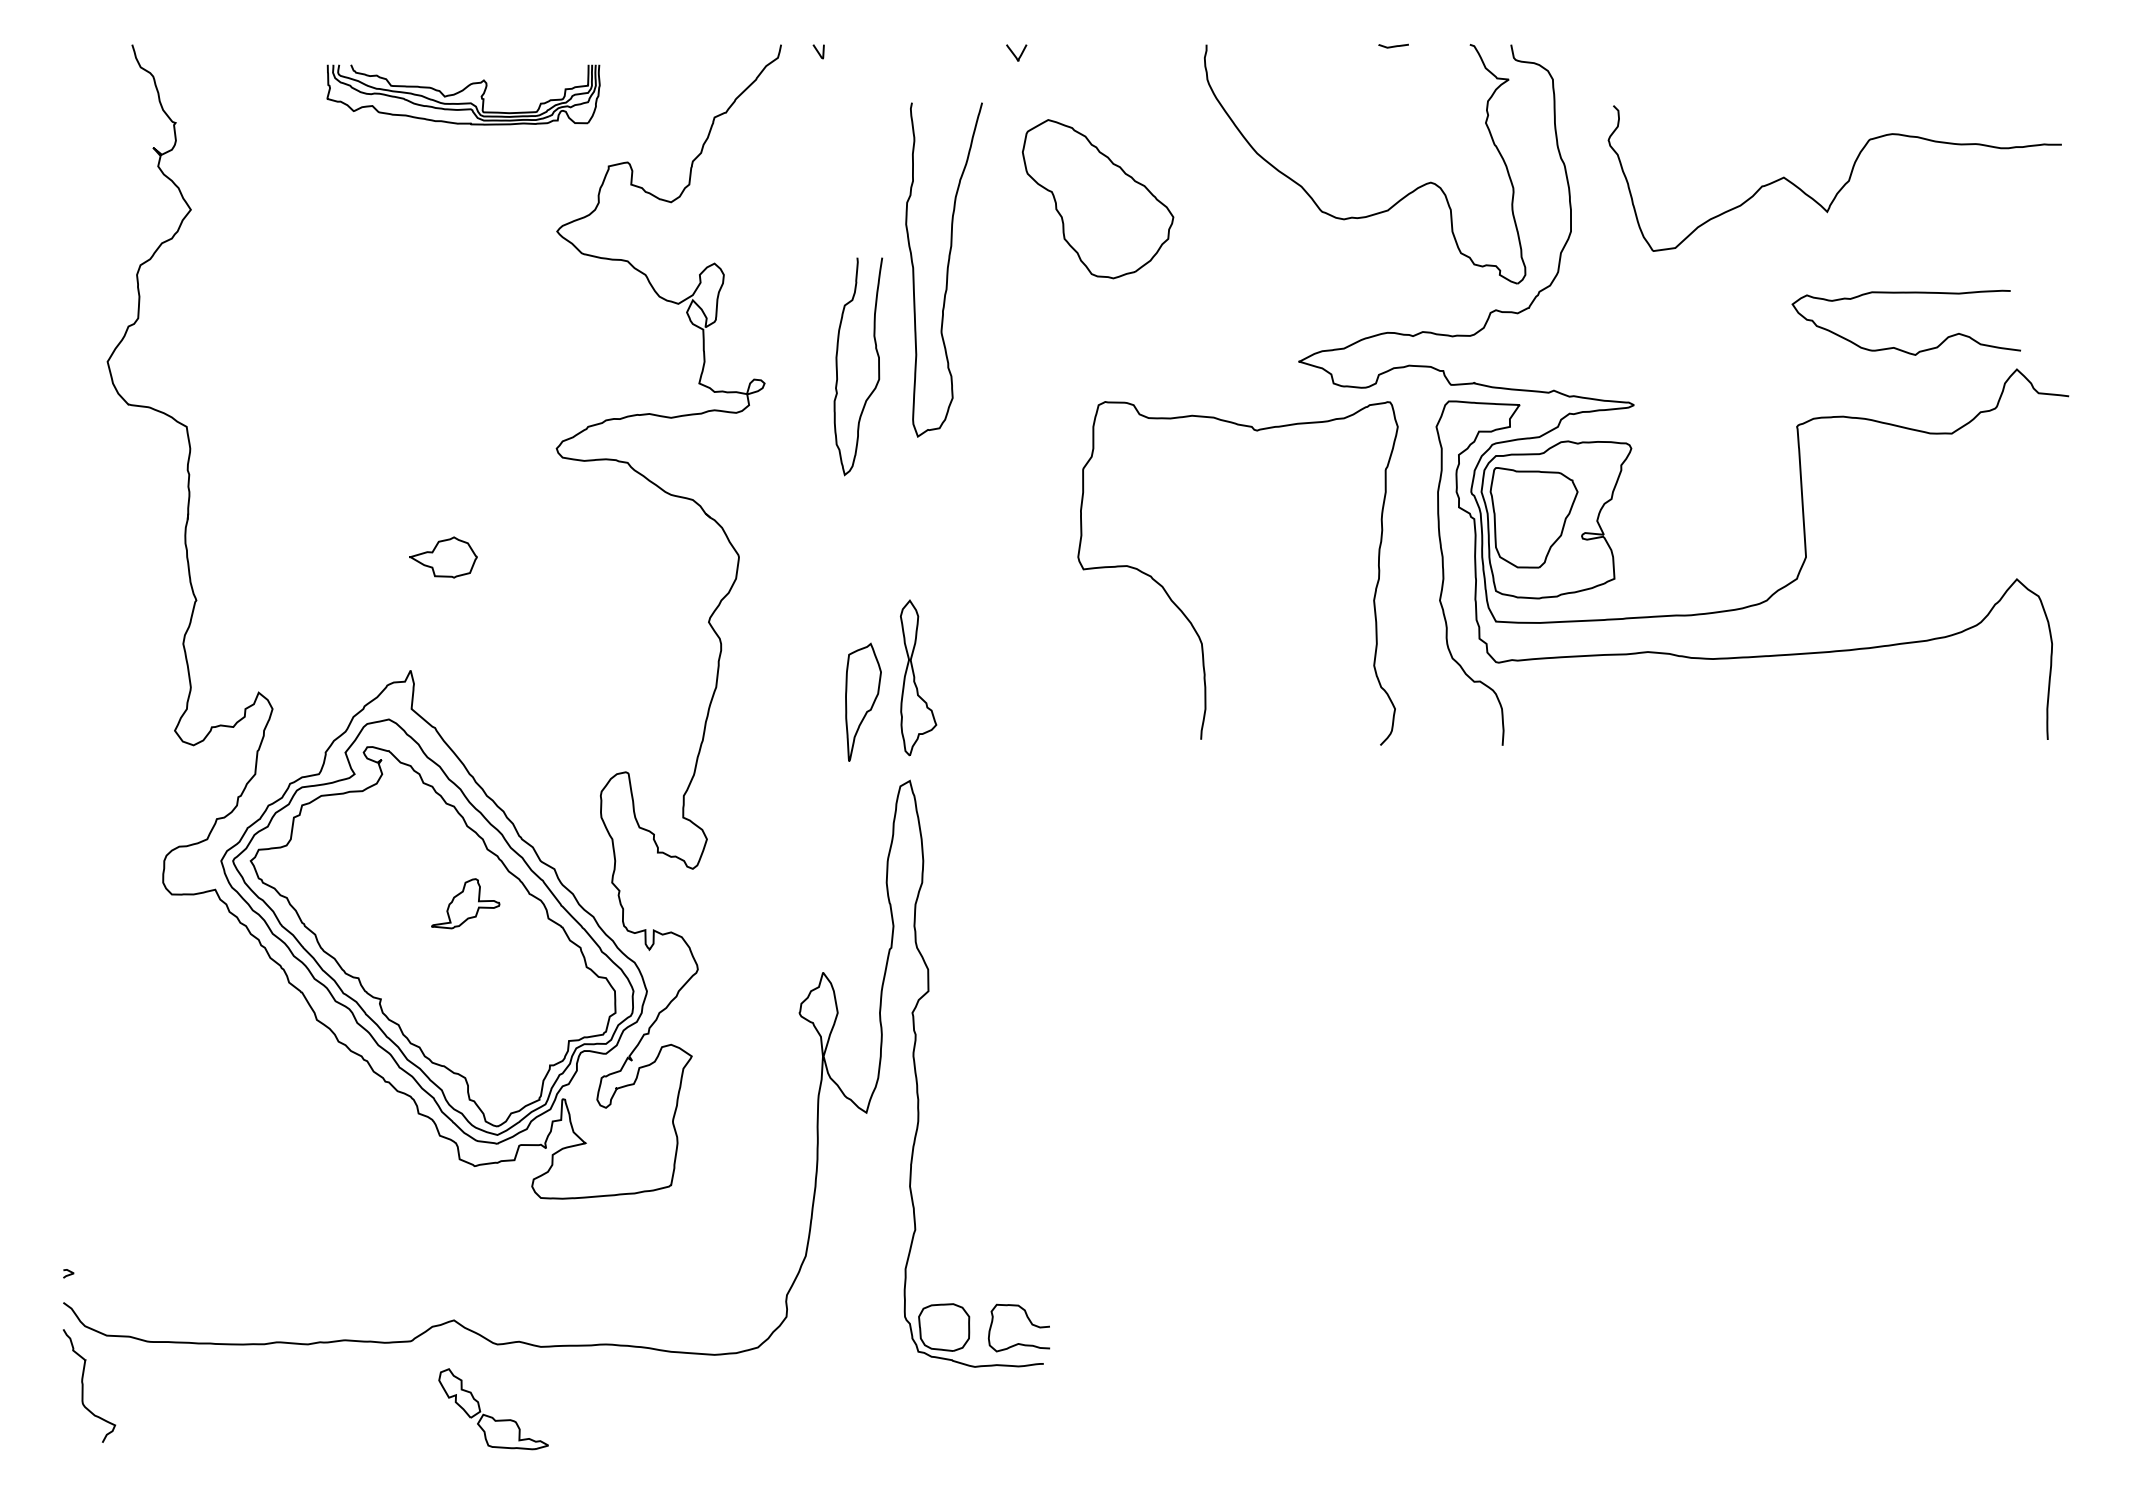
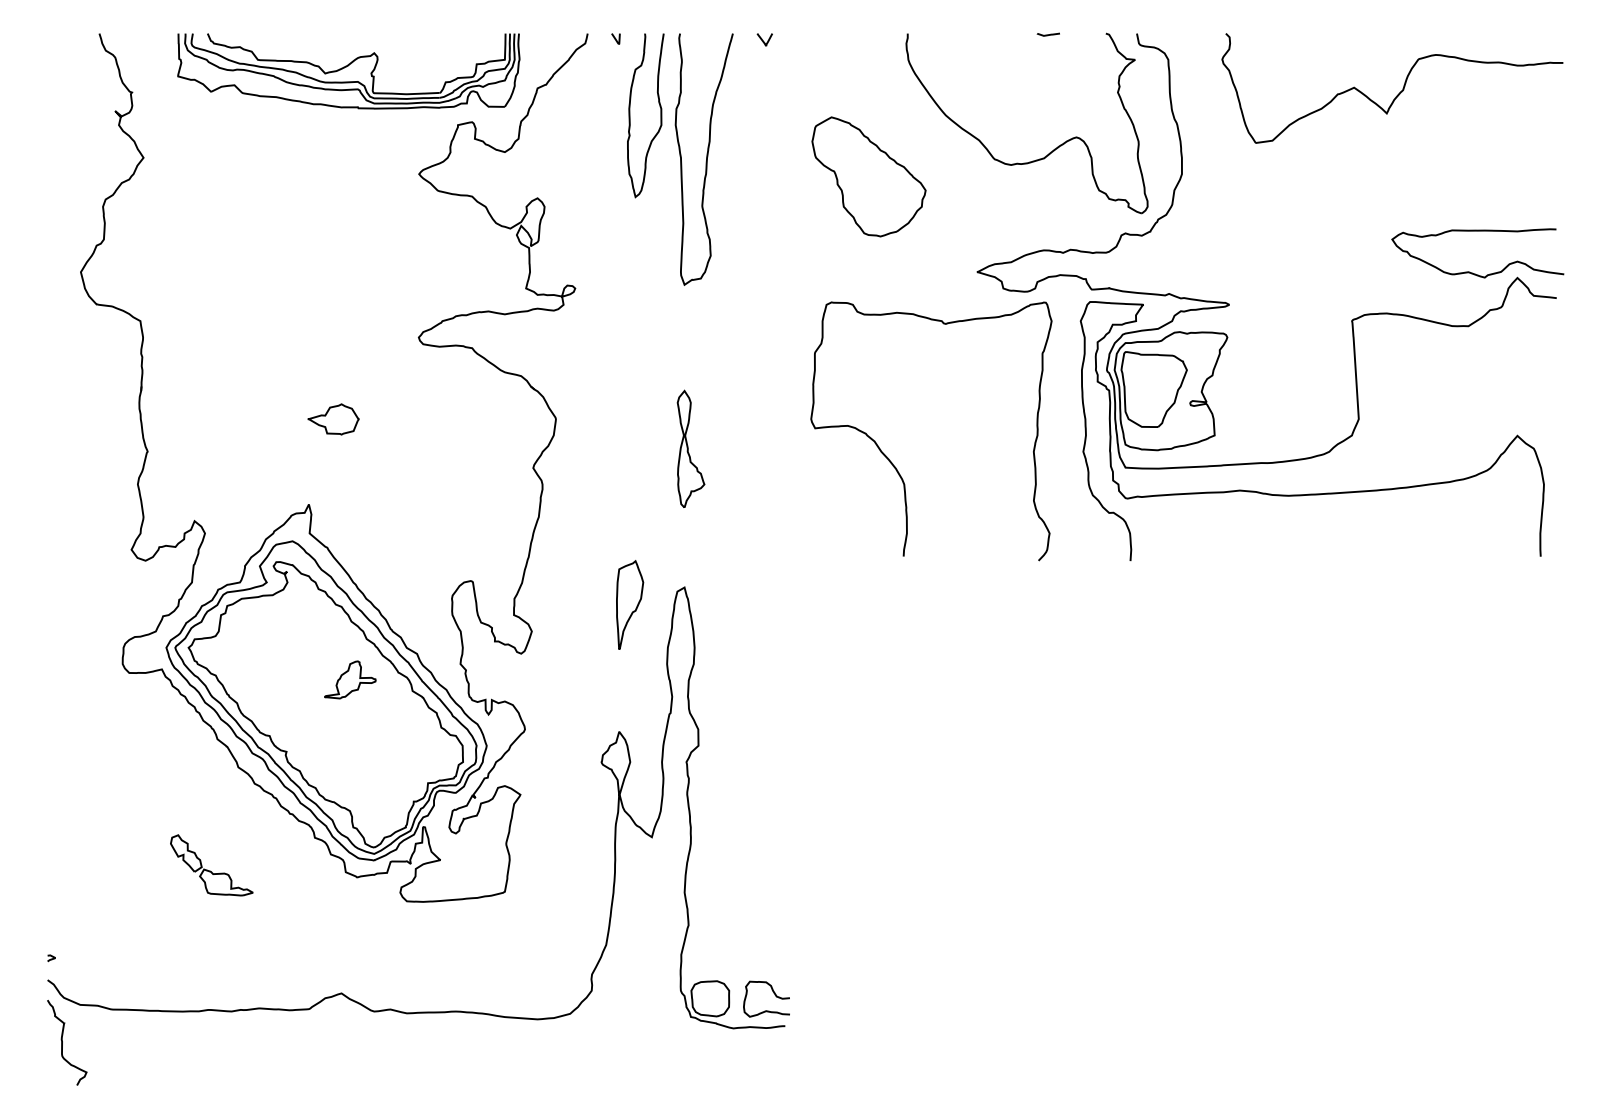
part: (463, 94) -> (348, 71), size x1.67
curve: (1843, 184) -> (1399, 92), moved
part: (1098, 199) -> (869, 177), moved
curve: (946, 269) -> (706, 159), moved
curve: (1896, 347) -> (1470, 271), moved
curve: (878, 366) -> (660, 115), moved
part: (918, 677) -> (691, 448), moved
part: (863, 701) -> (630, 604), moved
part: (492, 1416) -> (210, 870), moved

